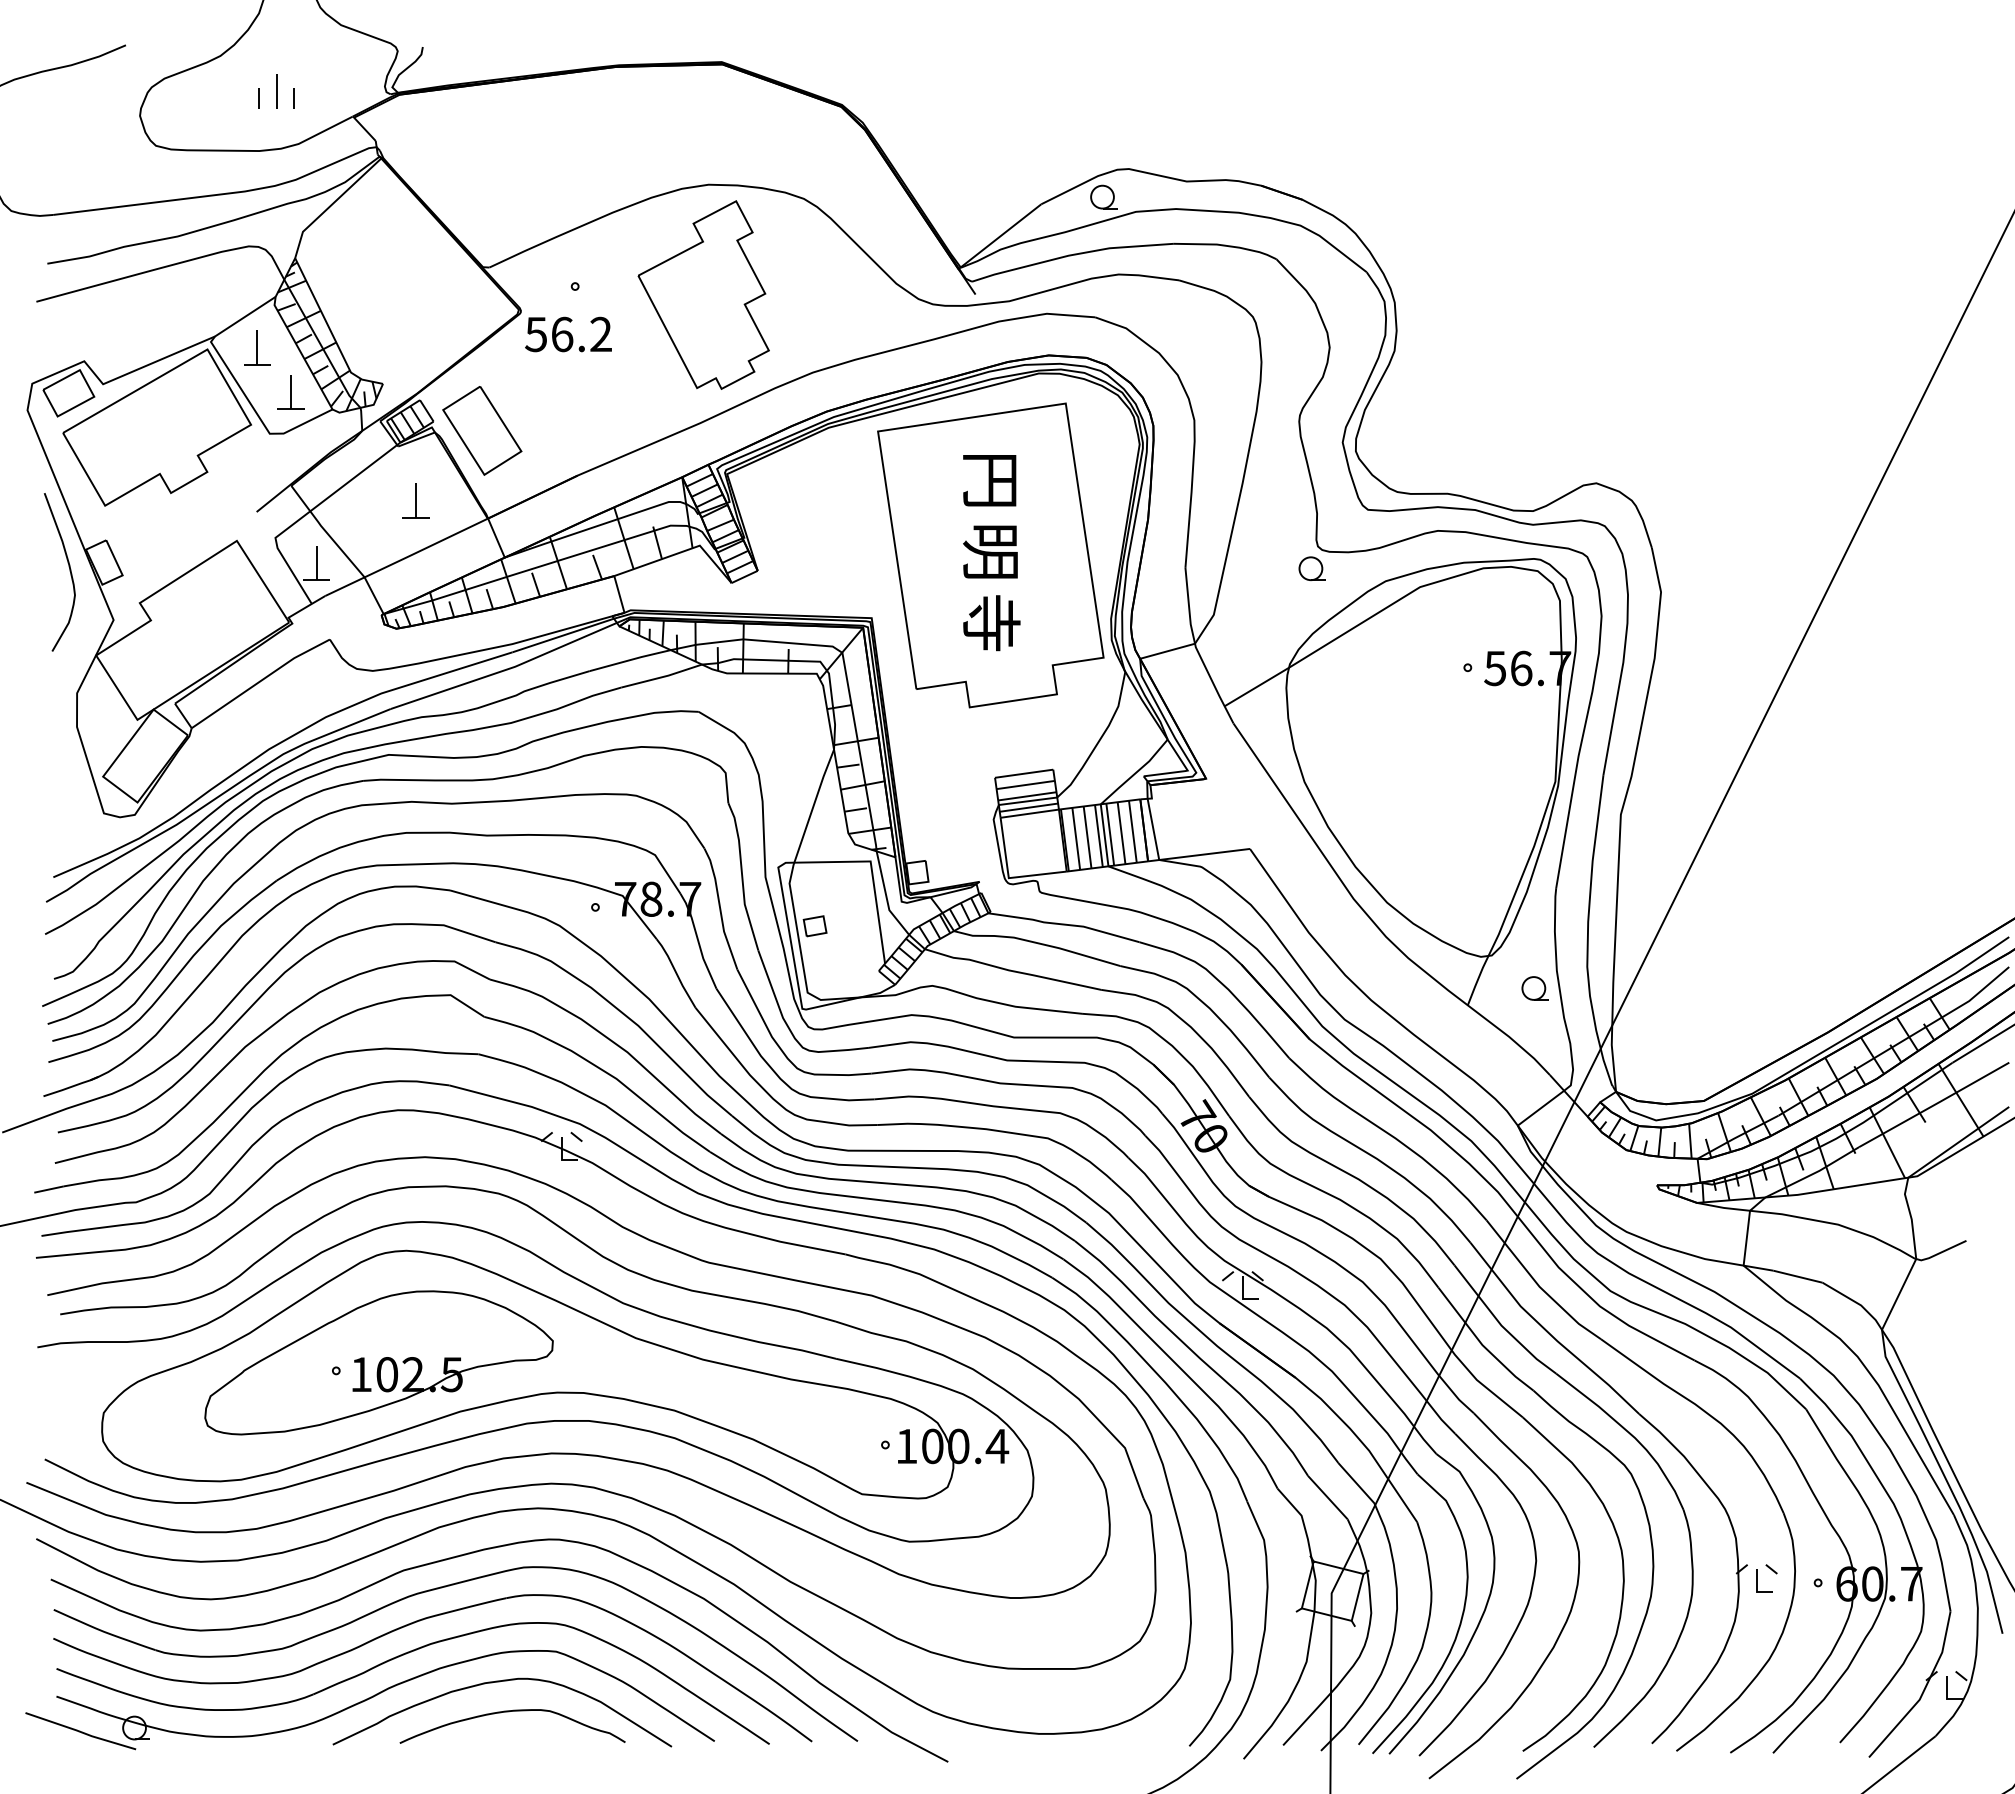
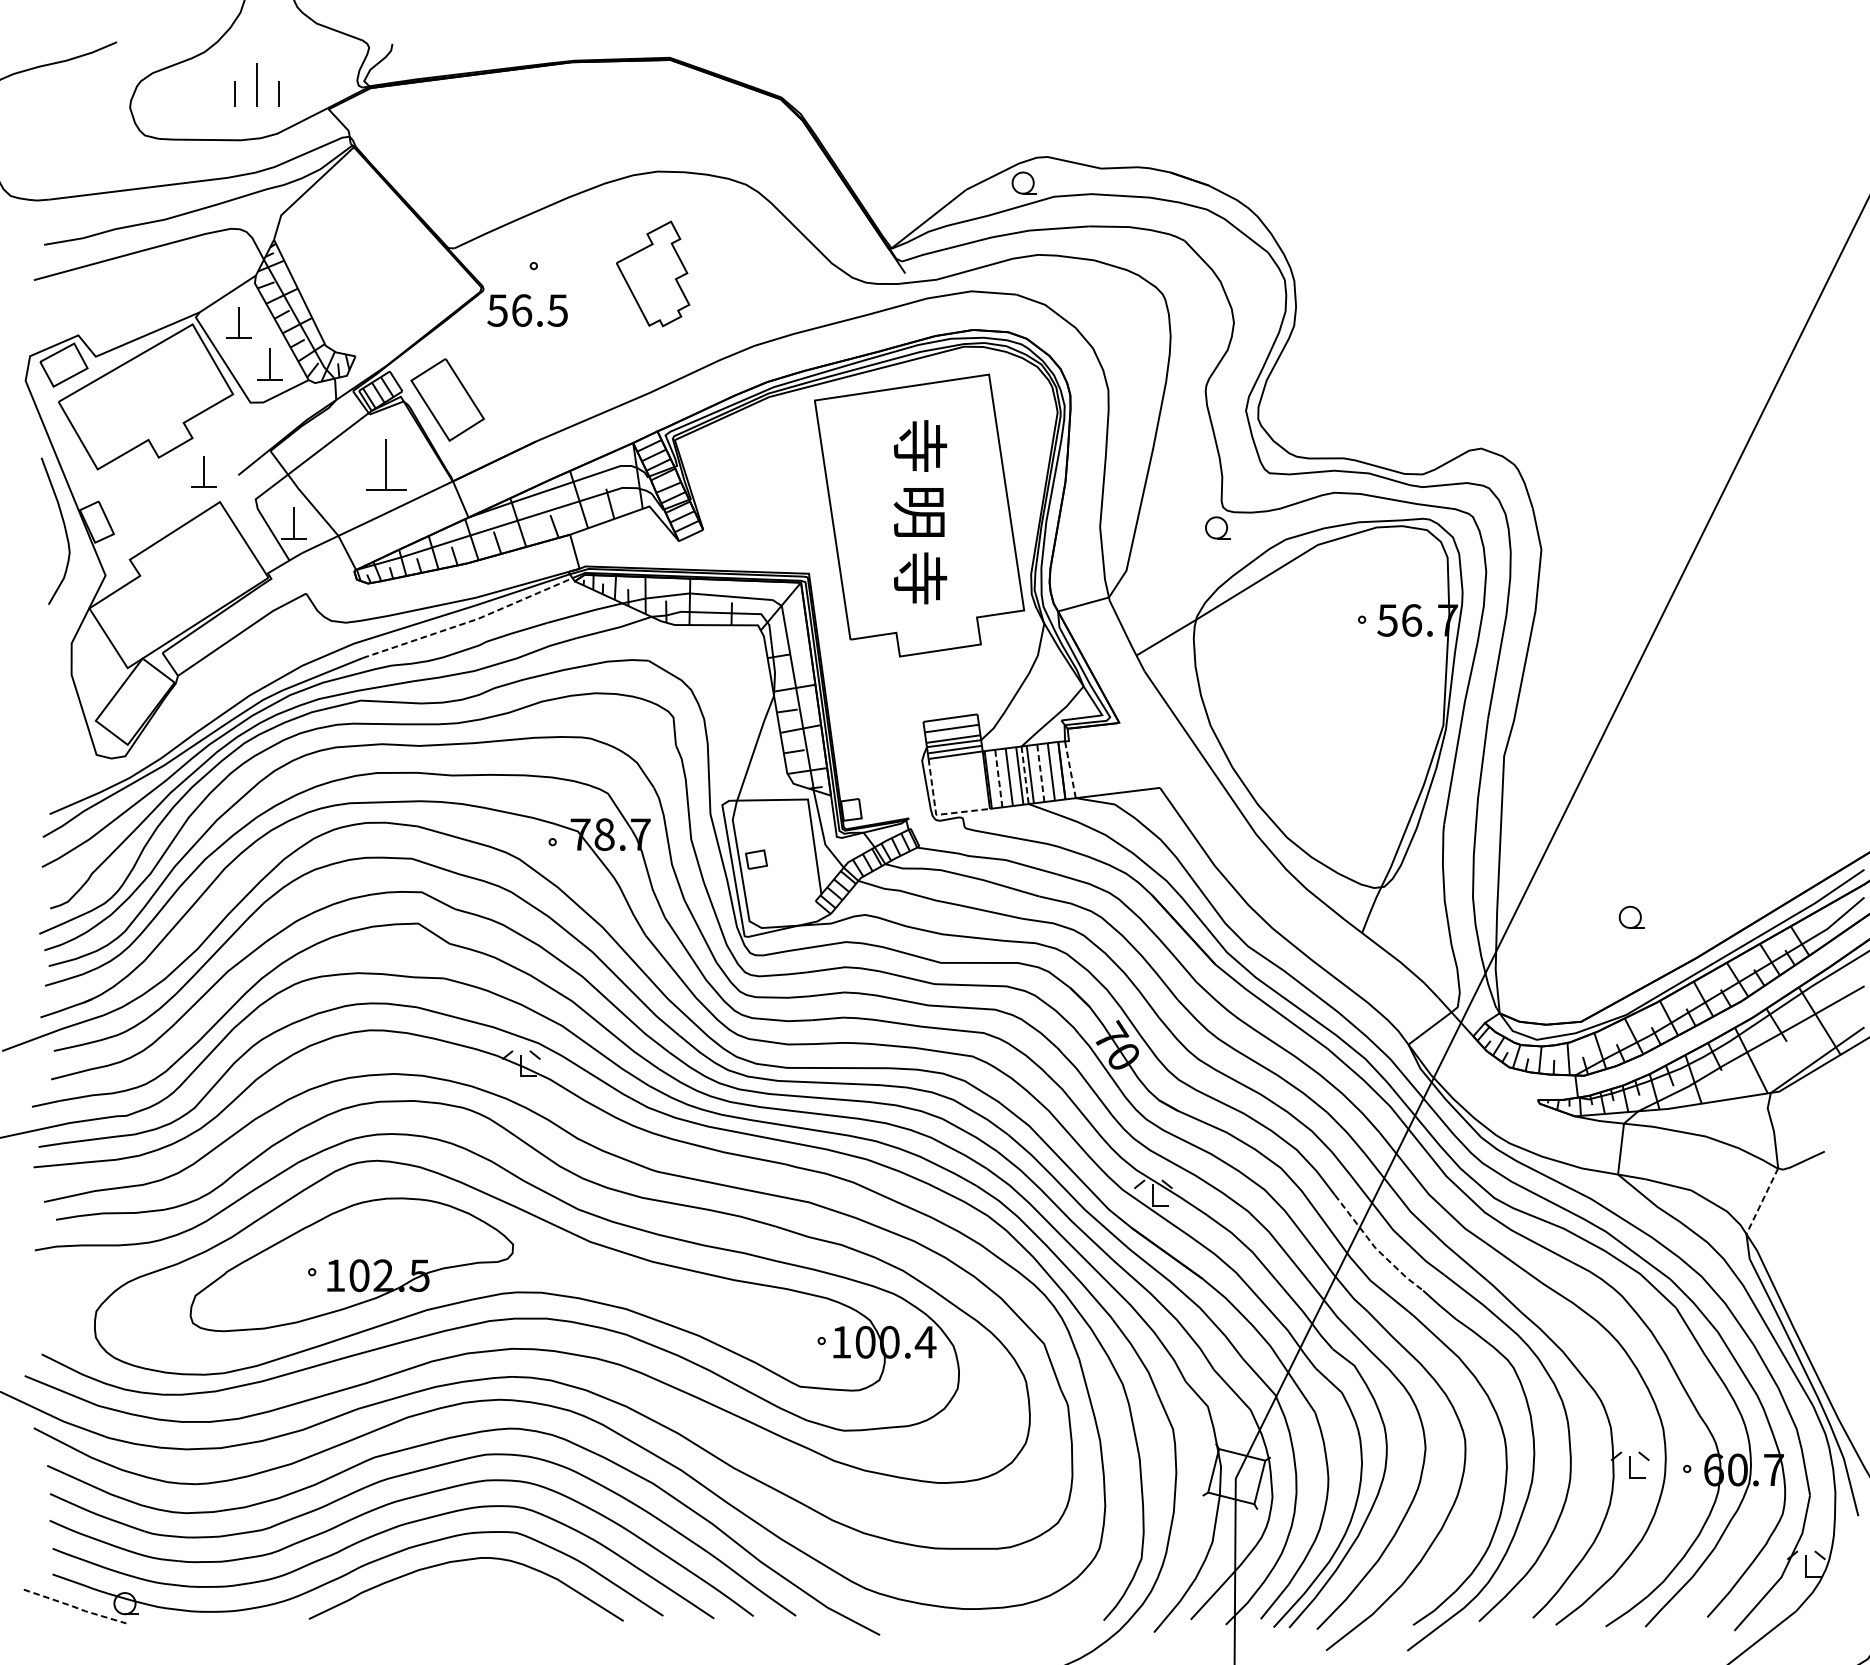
part: (276, 91) -> (256, 85), size x1.4
part: (703, 294) -> (652, 273), size x0.6
text: (600, 334) -> (557, 310), 56.2 -> 56.5
text: (991, 480) -> (920, 446), 円 -> 寺
part: (415, 500) -> (385, 464), size x1.6
part: (219, 508) -> (203, 472), added
line: (505, 669) -> (469, 621), solid -> dashed
line: (1153, 828) -> (1070, 768), solid -> dashed
line: (1121, 832) -> (1040, 772), solid -> dashed
line: (1104, 835) -> (1025, 775), solid -> dashed
line: (1076, 838) -> (999, 778), solid -> dashed
line: (1008, 878) -> (935, 815), solid -> dashed
part: (1534, 988) -> (1630, 917), moved
line: (1898, 1294) -> (1761, 1201), solid -> dashed
line: (1481, 1344) -> (1374, 1247), solid -> dashed
curve: (509, 1712) -> (472, 1589), removed
line: (81, 1732) -> (75, 1607), solid -> dashed

